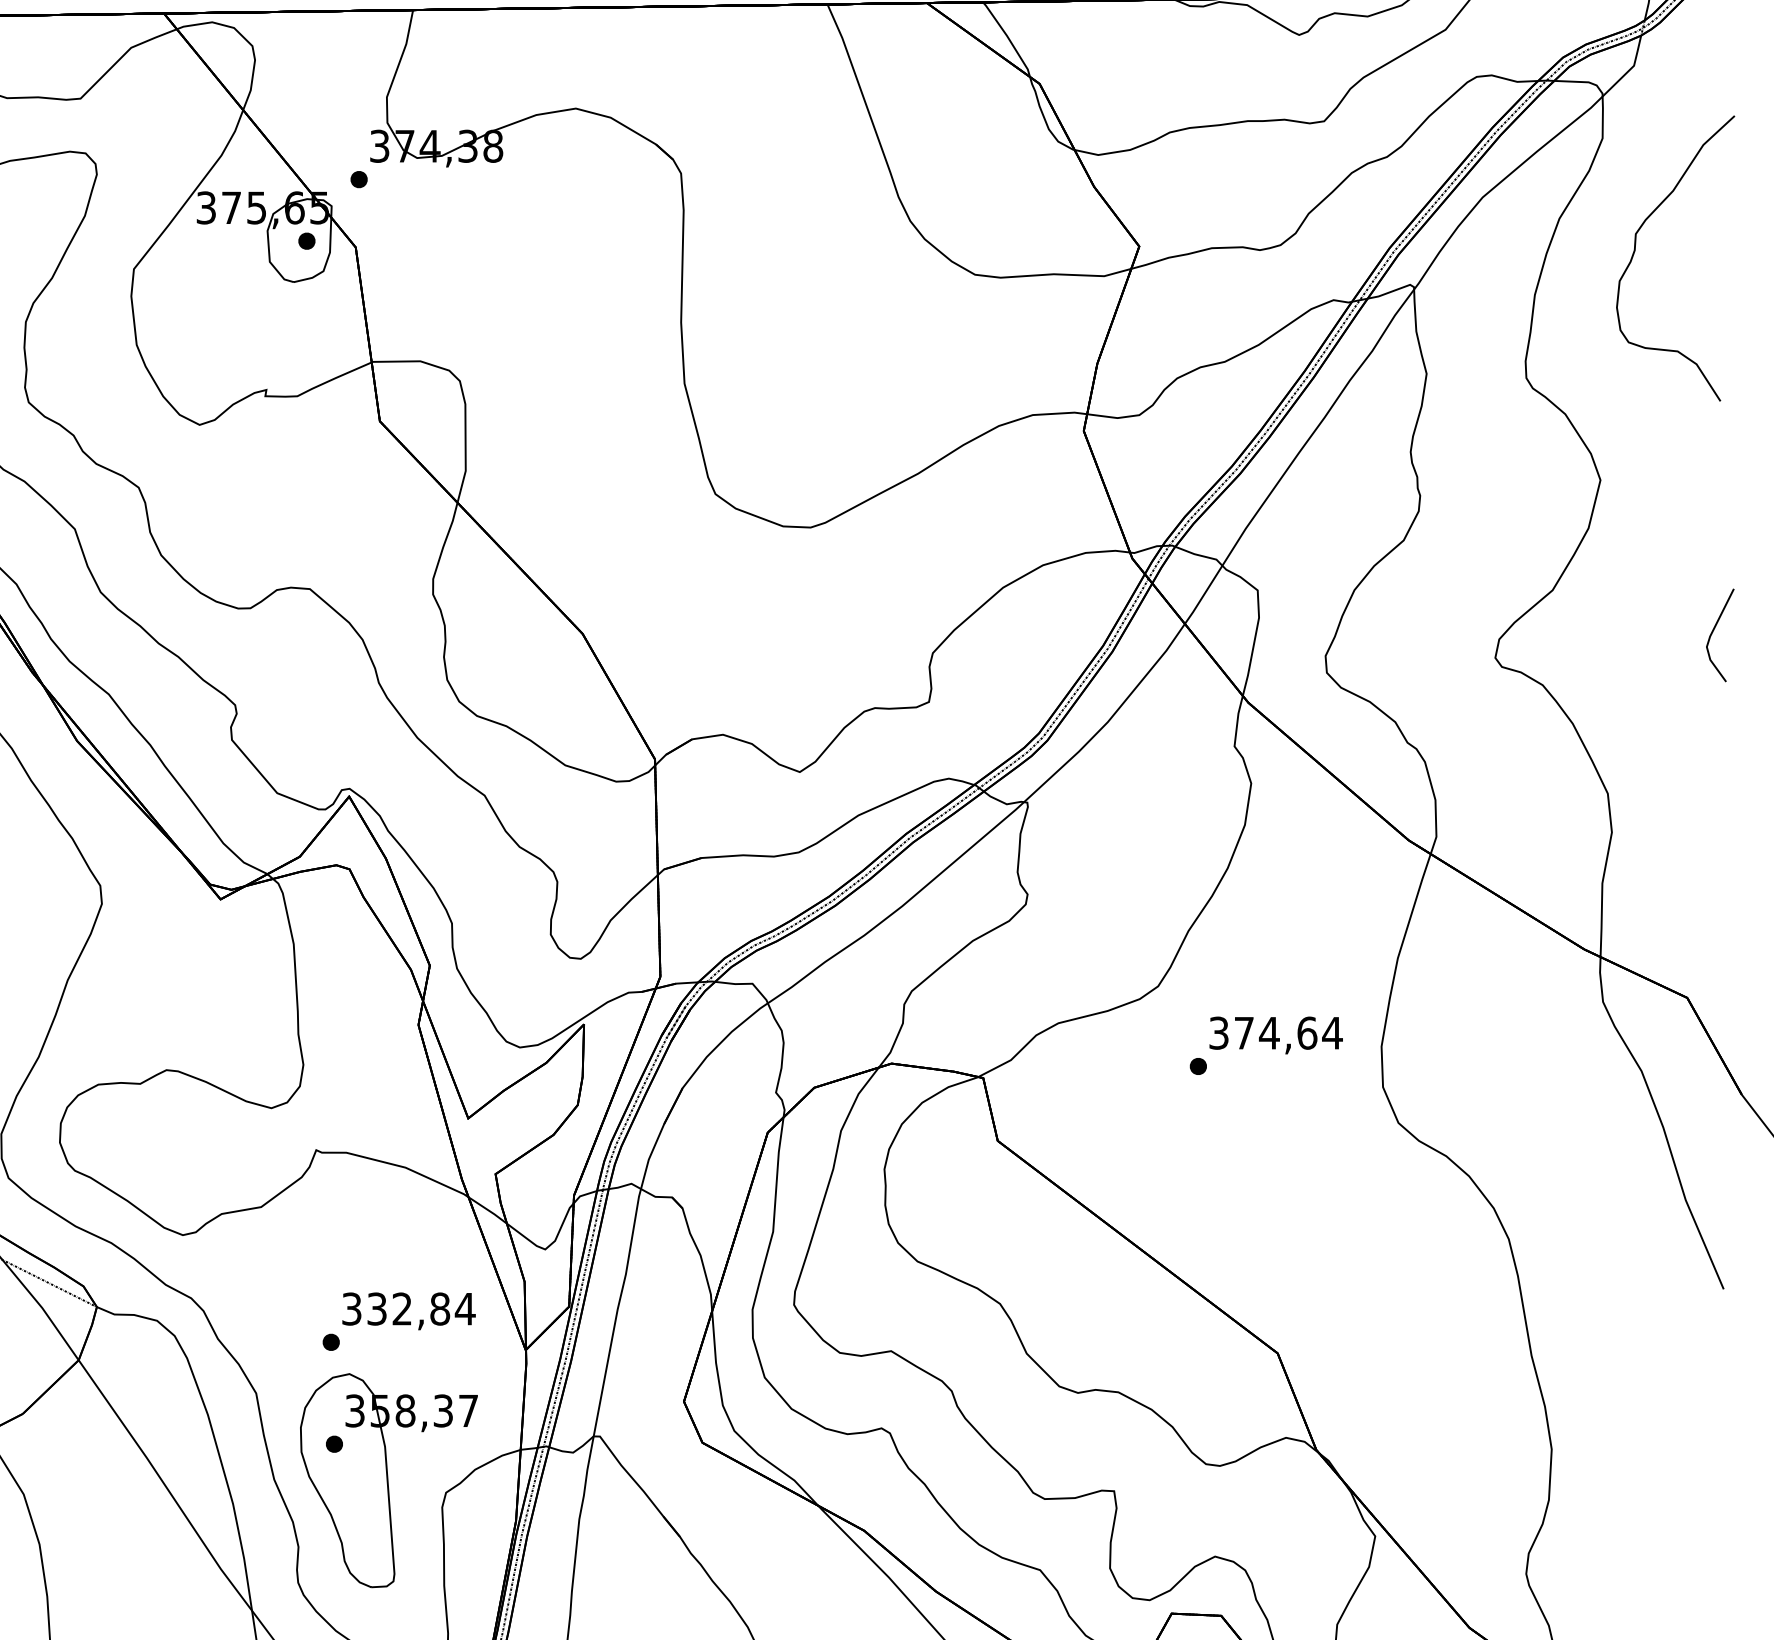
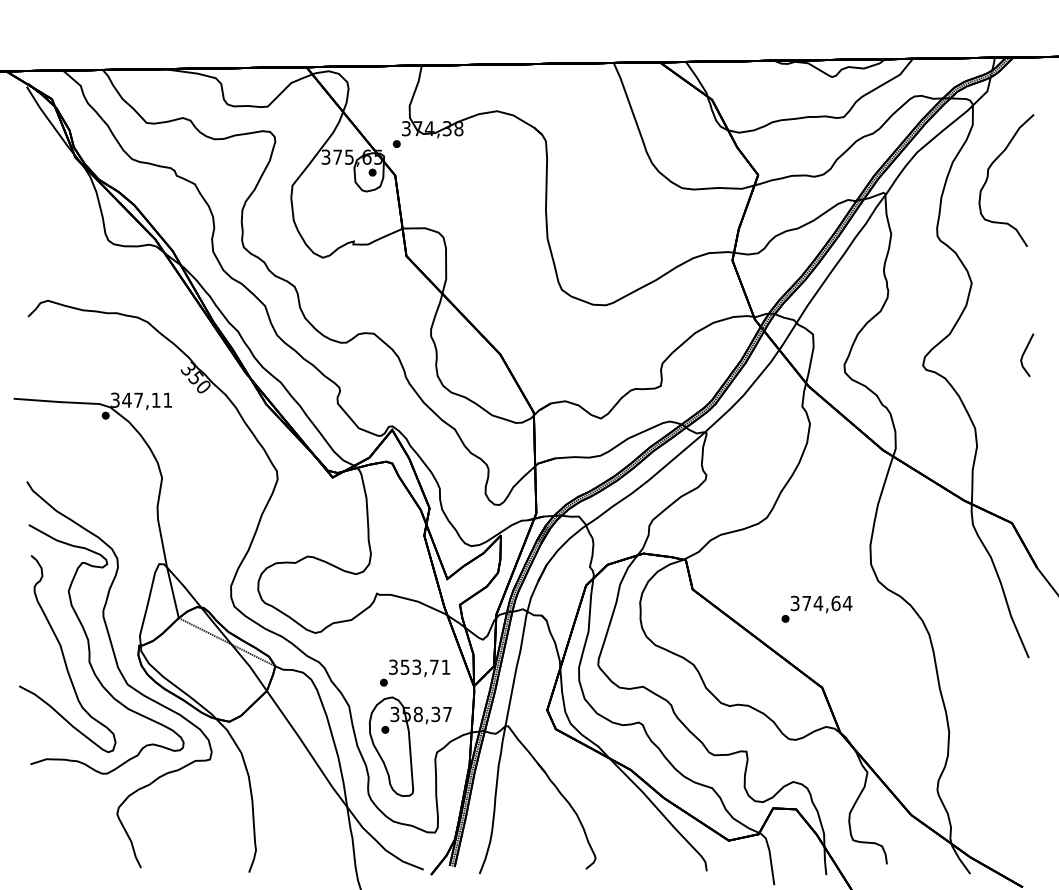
text: (1265, 1044) -> (816, 608), moved
text: (421, 1307) -> (425, 666), 332,84 -> 353,71

